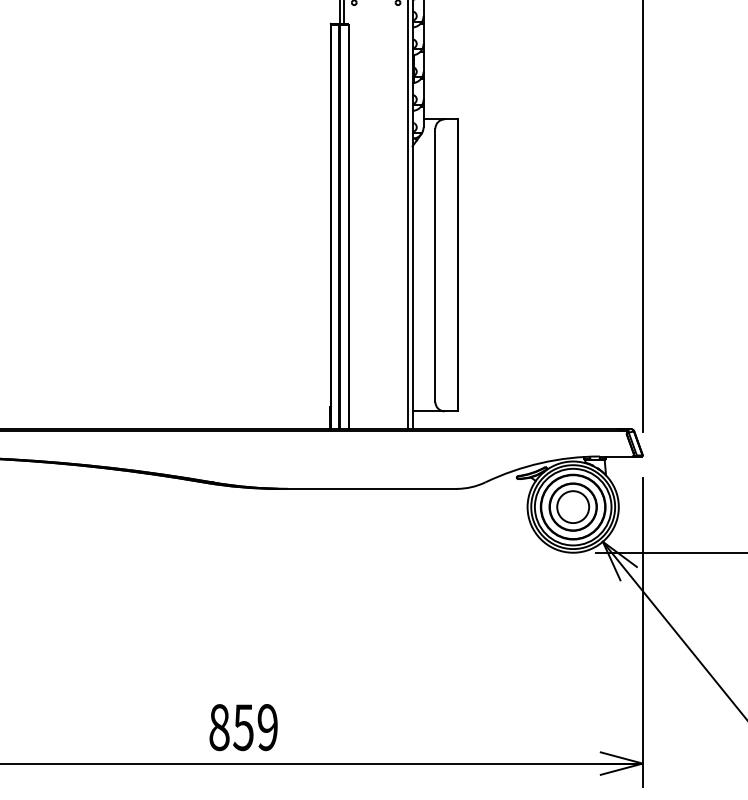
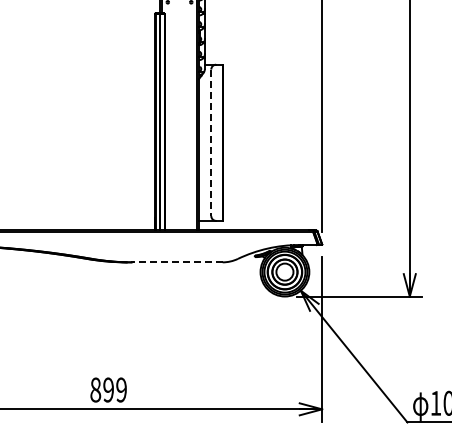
line: (435, 266) -> (211, 143), solid -> dashed
line: (372, 489) -> (177, 262), solid -> dashed
text: (243, 726) -> (108, 389), 859 -> 899

